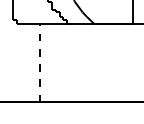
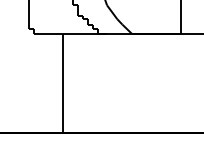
line: (40, 63) -> (63, 83), dashed -> solid

